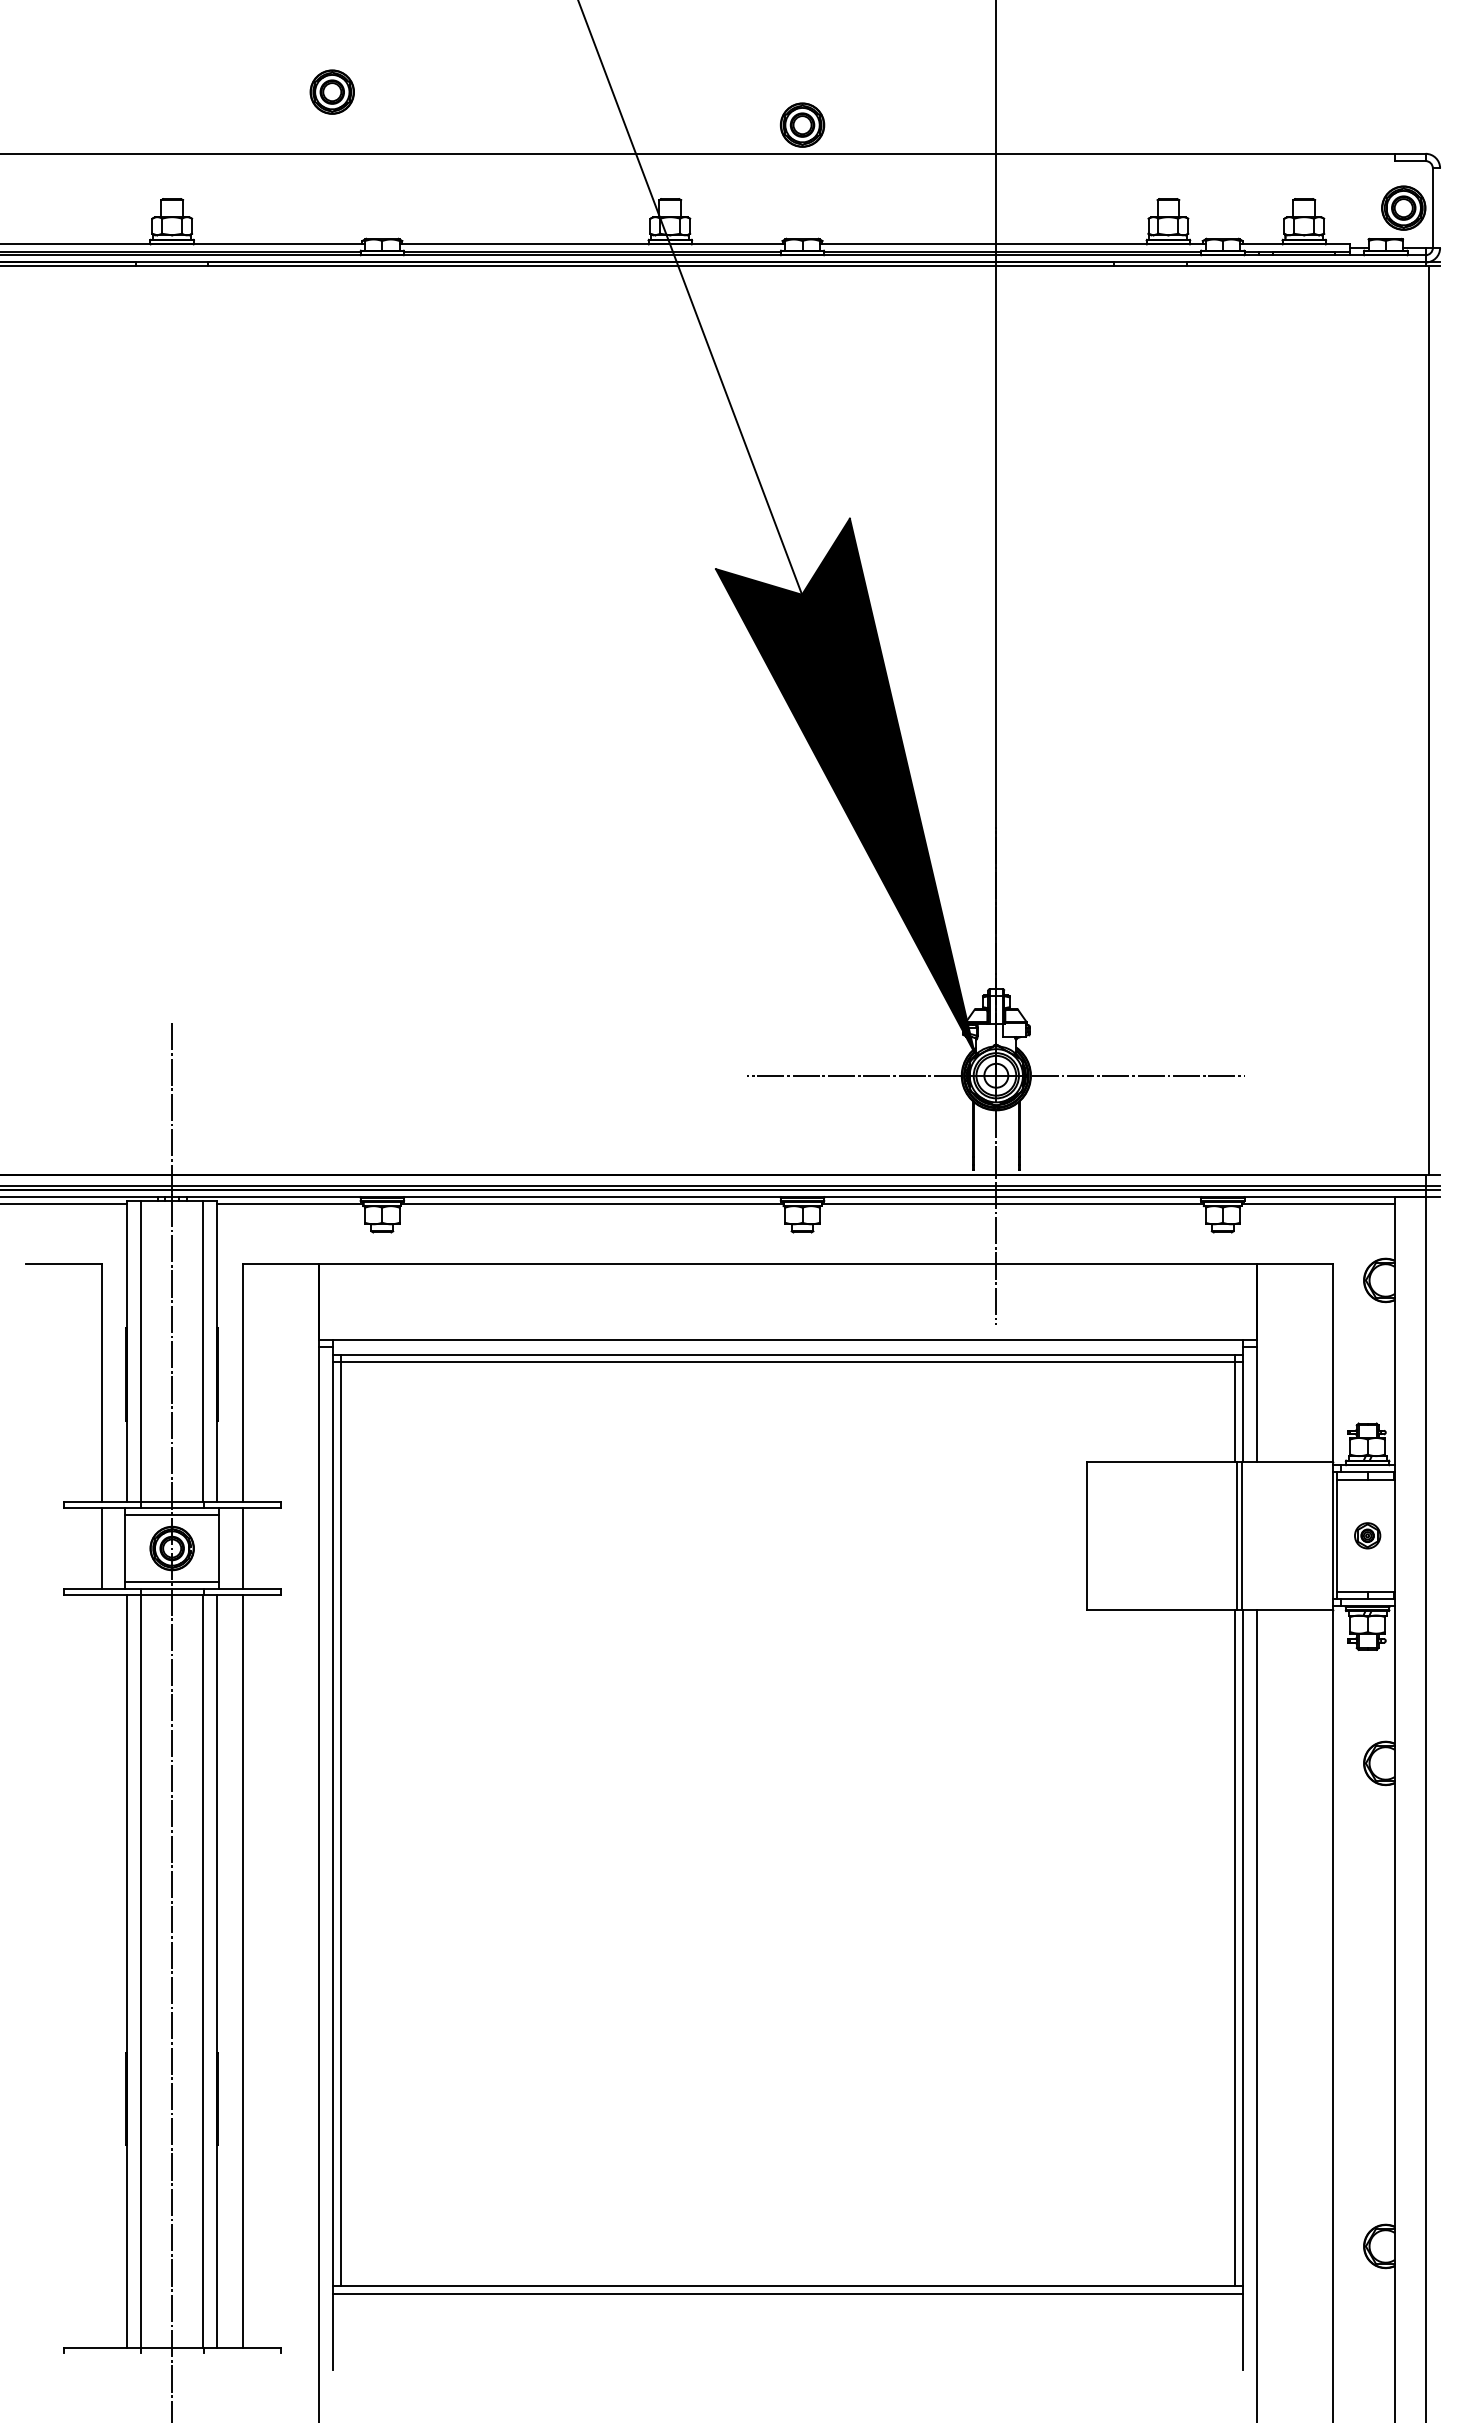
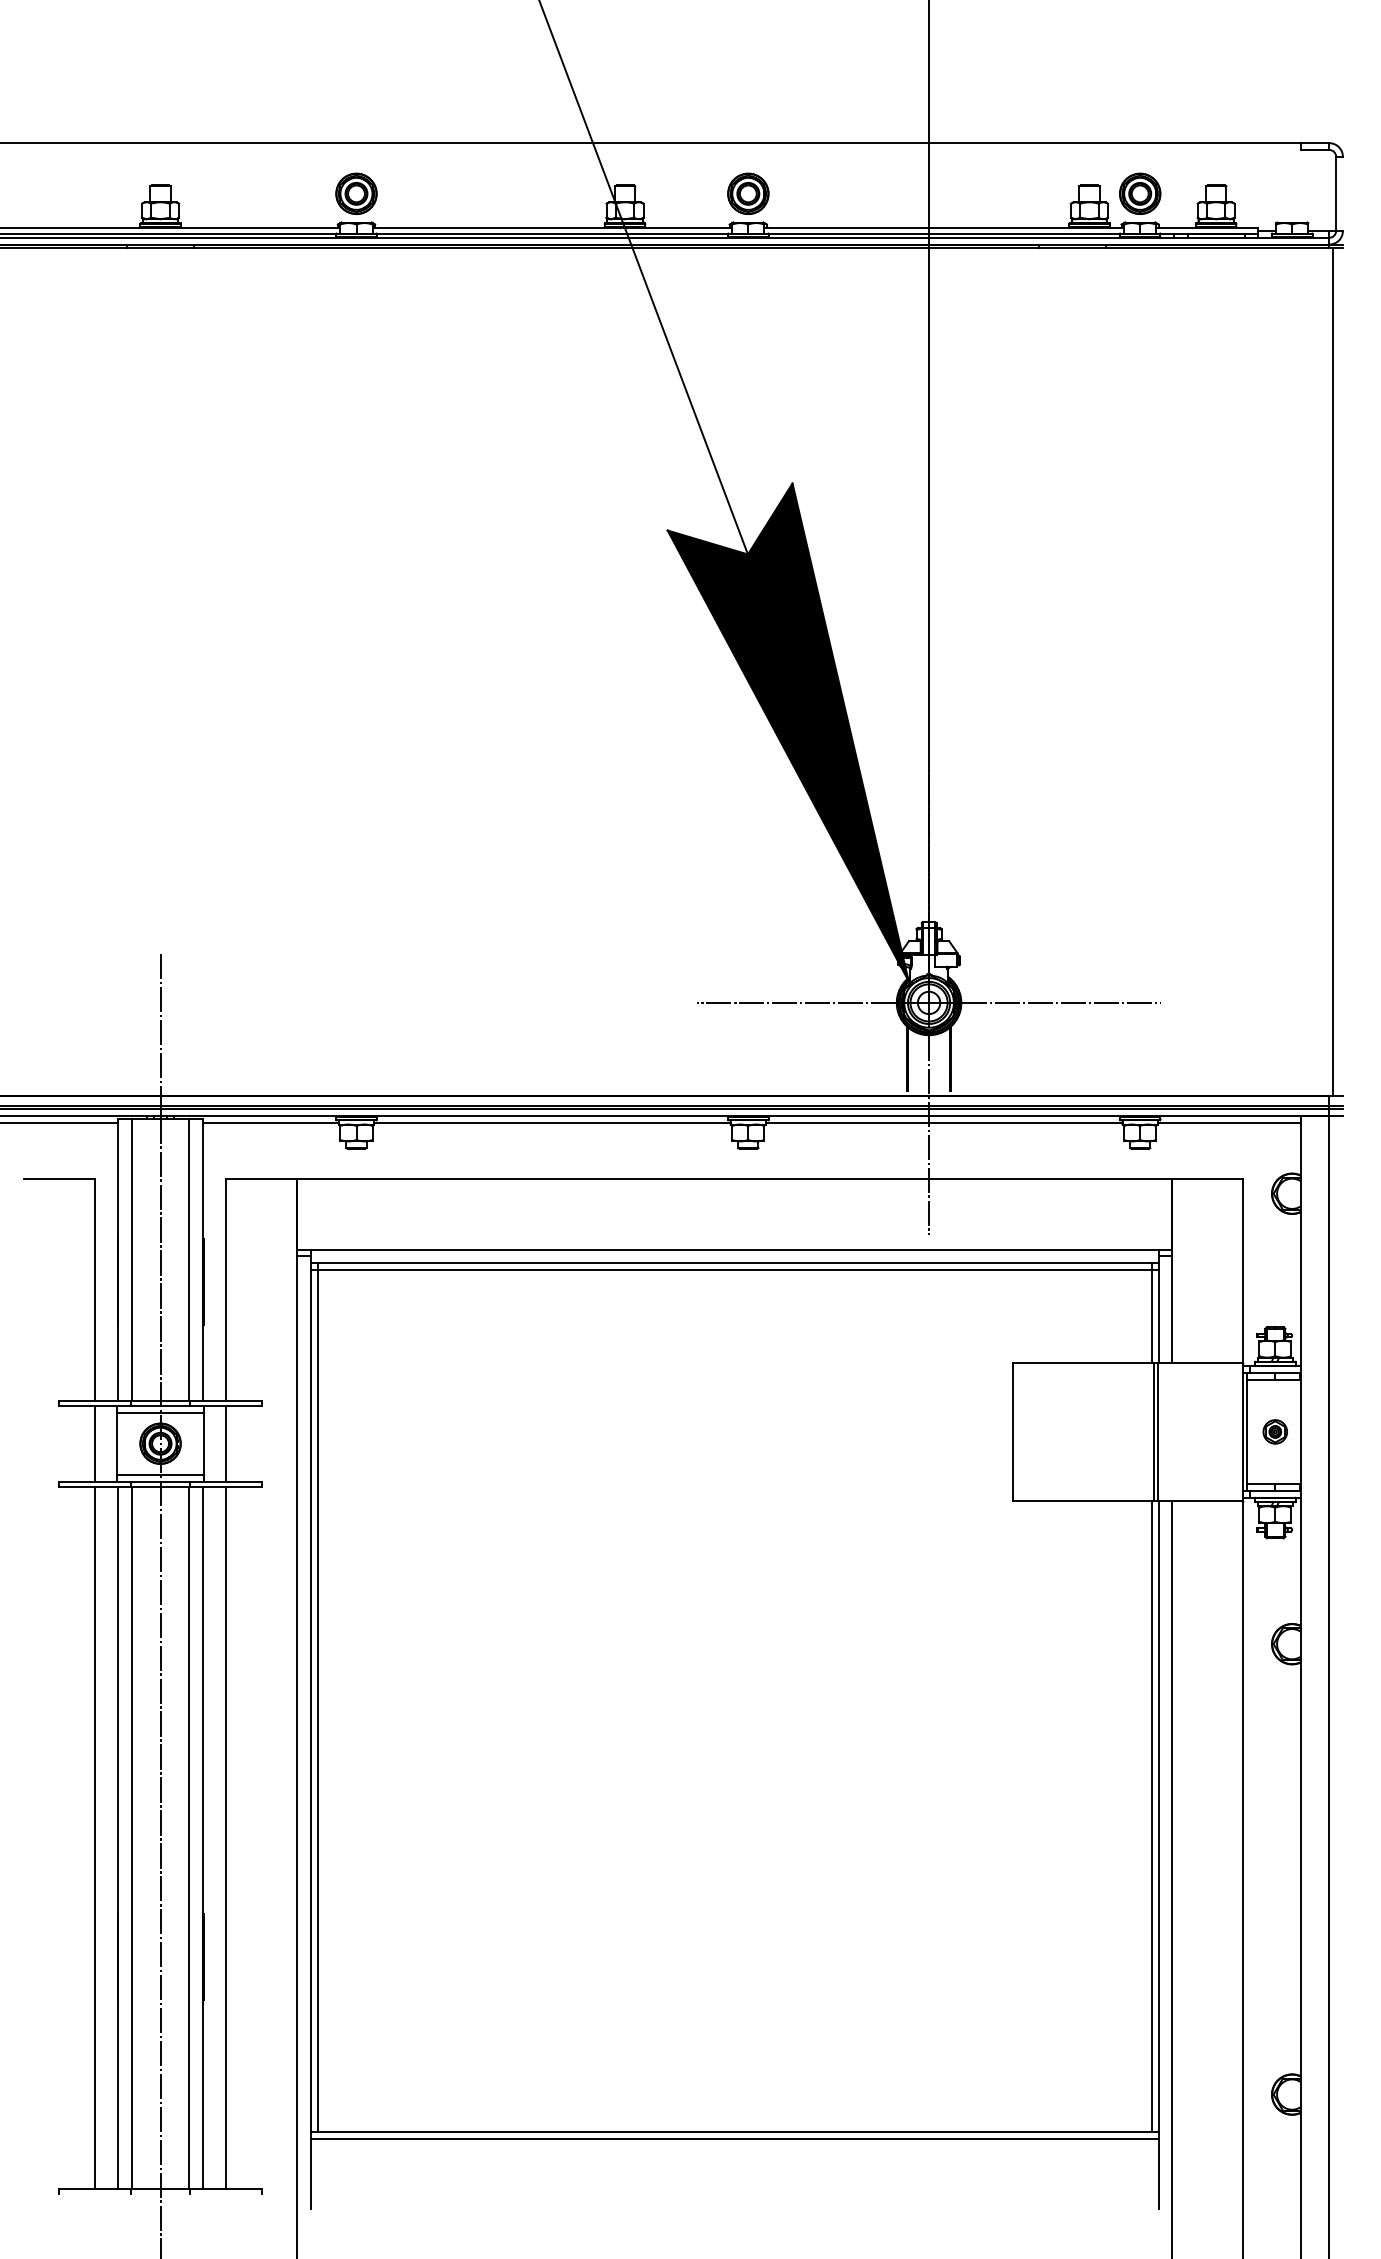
part: (331, 91) -> (355, 193), moved
part: (802, 124) -> (748, 193), moved
part: (1403, 207) -> (1139, 193), moved
line: (101, 1970) -> (94, 1837), added

